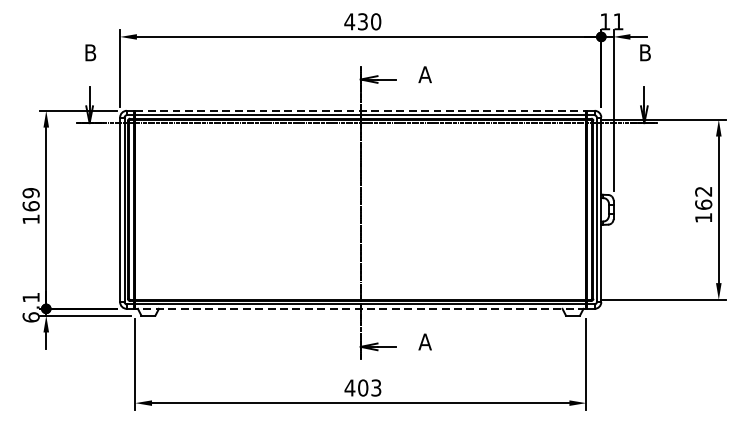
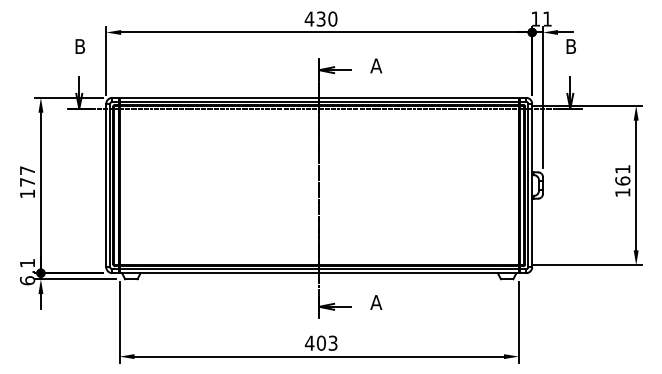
line: (361, 110) -> (319, 97), dashed -> solid
text: (703, 191) -> (622, 169), 162 -> 161
text: (31, 199) -> (27, 176), 169 -> 177
line: (361, 309) -> (319, 273), dashed -> solid

